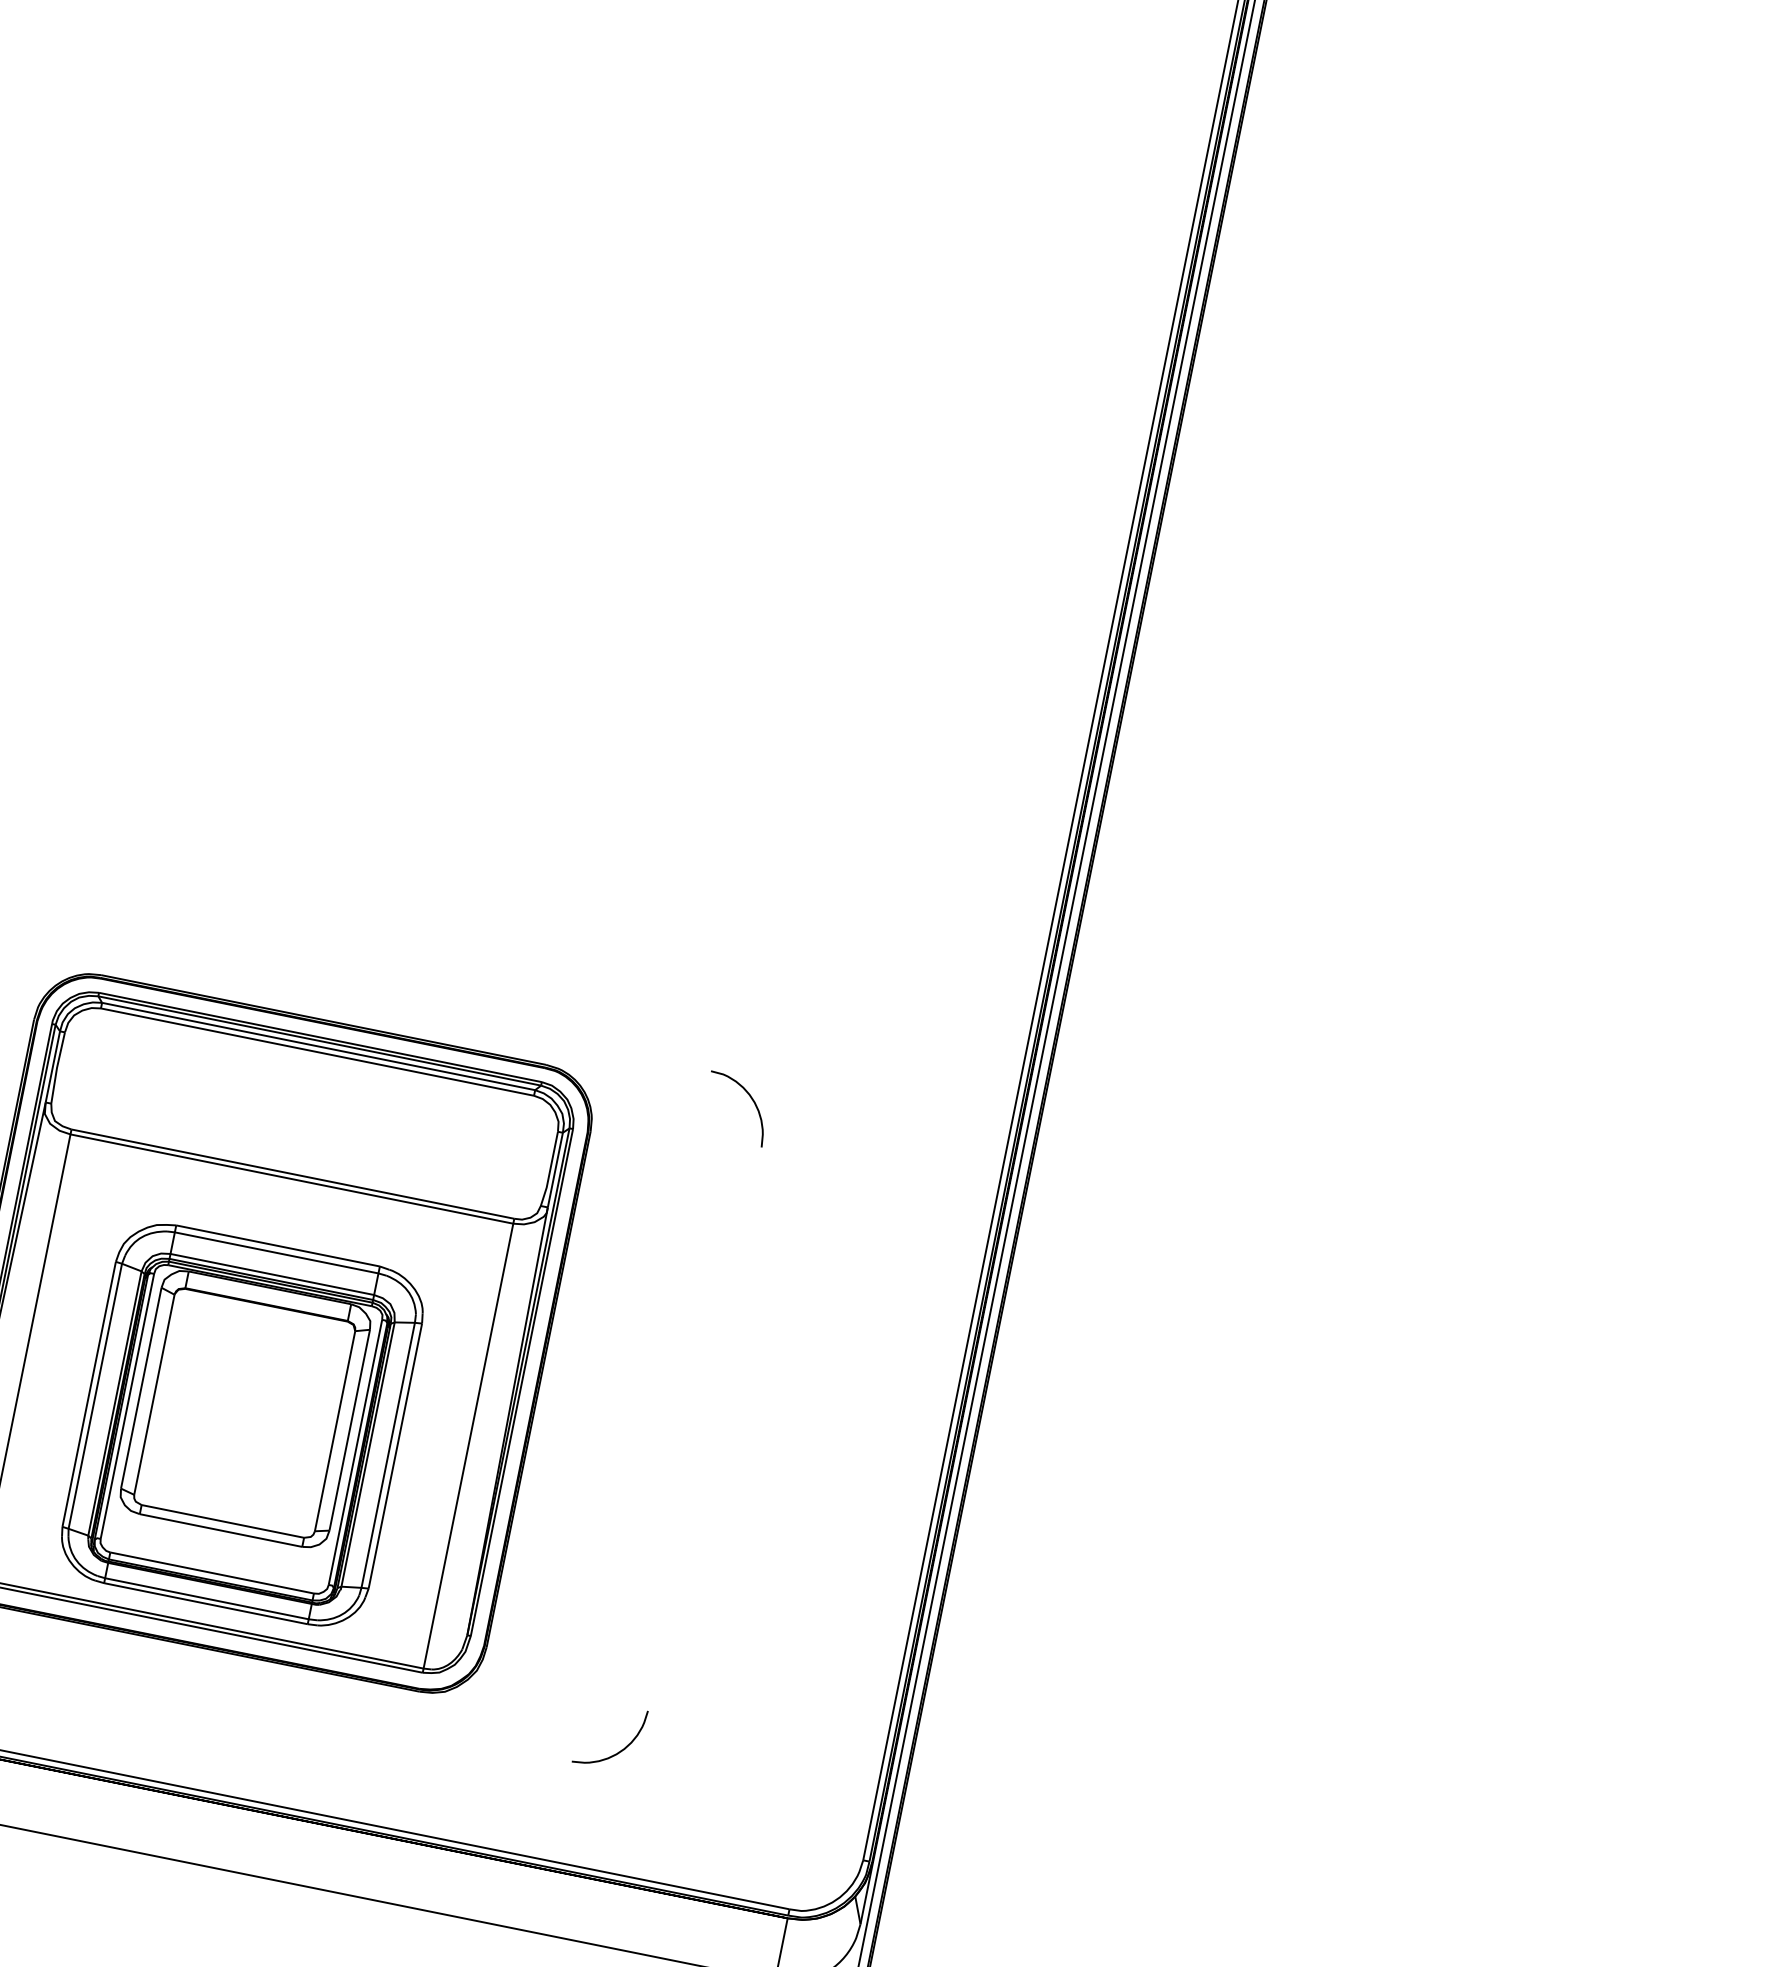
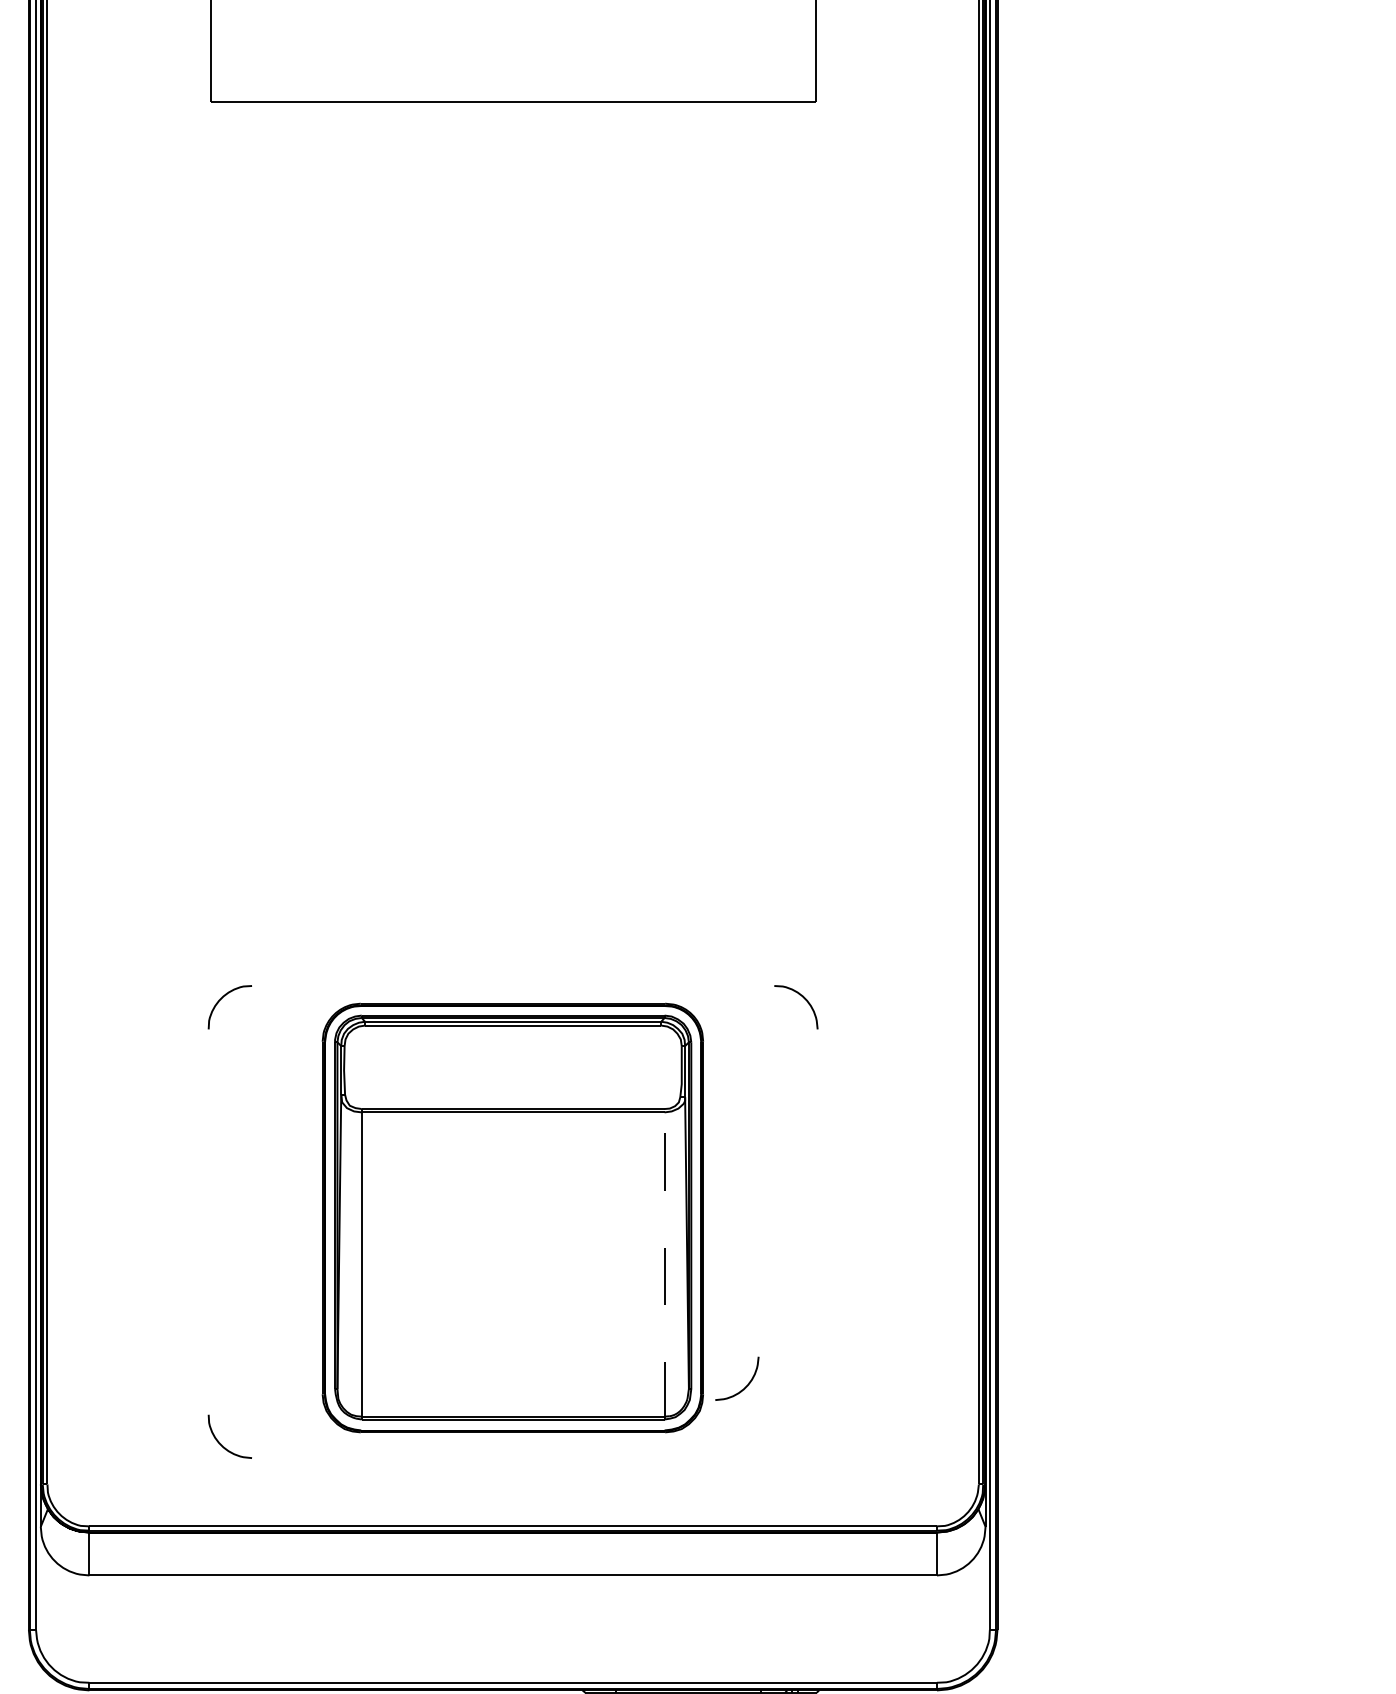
part: (241, 1424) -> (512, 1280), removed
line: (468, 1444) -> (664, 1263), solid -> dashed
curve: (619, 1750) -> (745, 1386), moved

